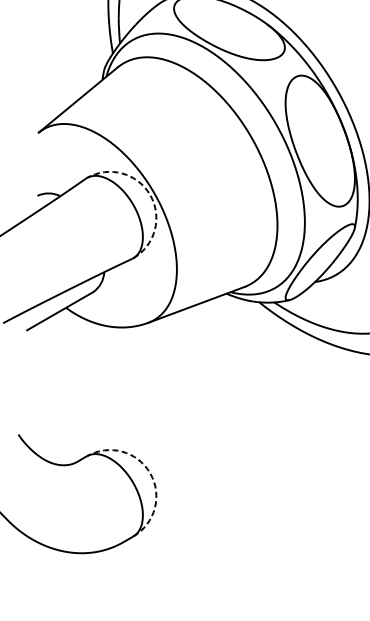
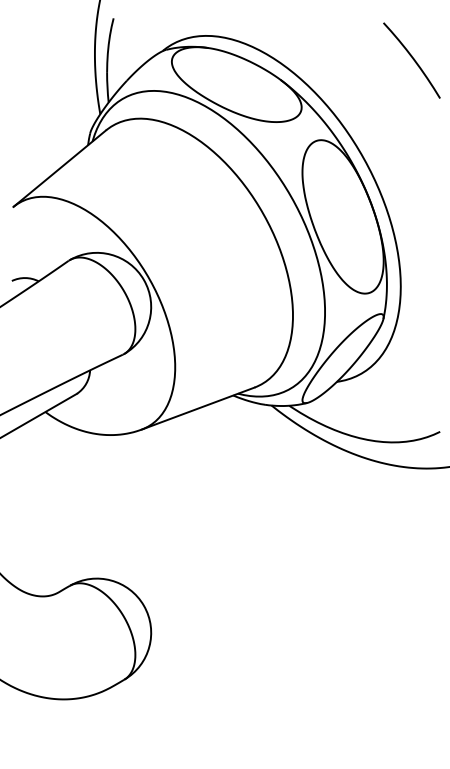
arc: (149, 194) -> (143, 279), dashed -> solid
arc: (149, 473) -> (143, 605), dashed -> solid

